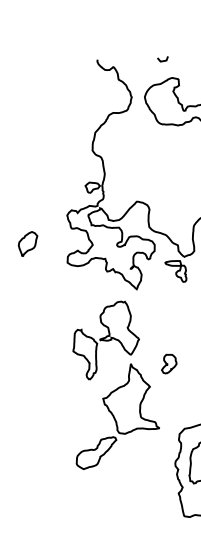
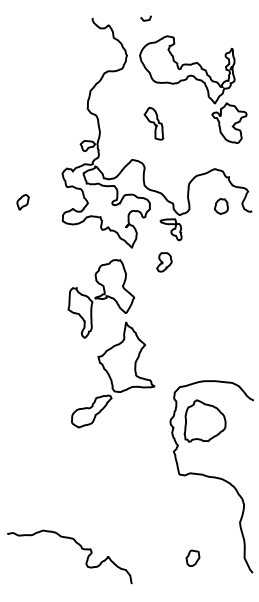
curve: (162, 60) -> (145, 19), moved
part: (158, 165) -> (153, 123), added
part: (27, 244) -> (22, 202), size x0.62
part: (169, 364) -> (164, 262), moved

